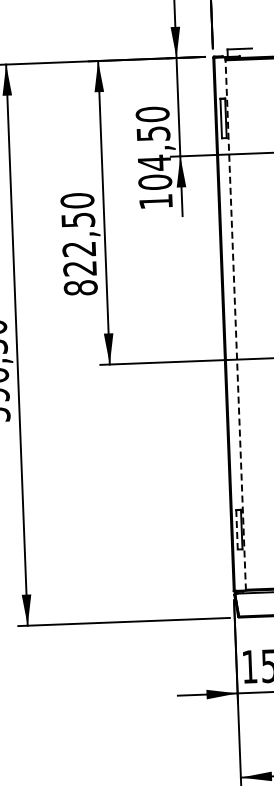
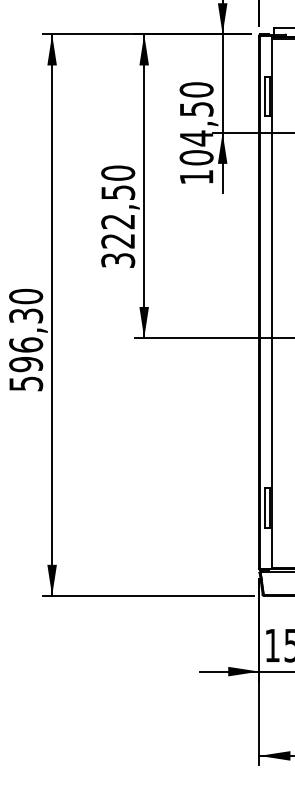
text: (81, 287) -> (118, 260), 822,50 -> 322,50
line: (235, 324) -> (271, 302), dashed -> solid
line: (236, 530) -> (264, 508), dashed -> solid

